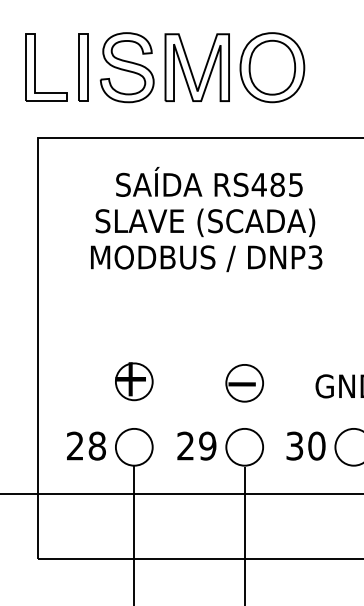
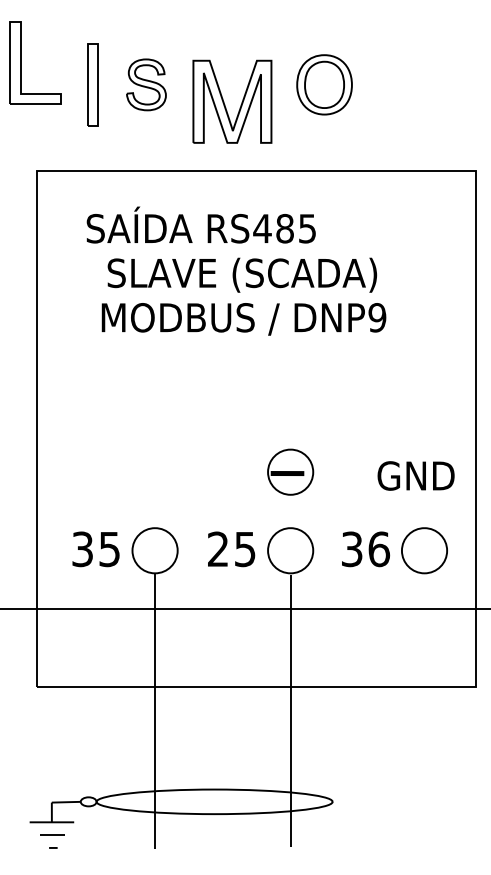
part: (35, 67) -> (21, 62), moved
part: (127, 67) -> (146, 84), size x0.6
part: (272, 67) -> (324, 84), size x0.7
part: (191, 69) -> (225, 104), moved
text: (208, 181) -> (200, 224), moved
text: (315, 257) -> (377, 317), DNP3 -> DNP9
part: (133, 381) -> (154, 469), removed
text: (207, 445) -> (244, 548), 29 -> 25
text: (317, 445) -> (379, 548), 30 -> 36
text: (86, 446) -> (96, 549), 28 -> 35

